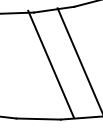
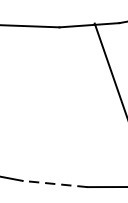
line: (50, 63) -> (78, 103), removed
line: (38, 119) -> (54, 184), solid -> dashed

